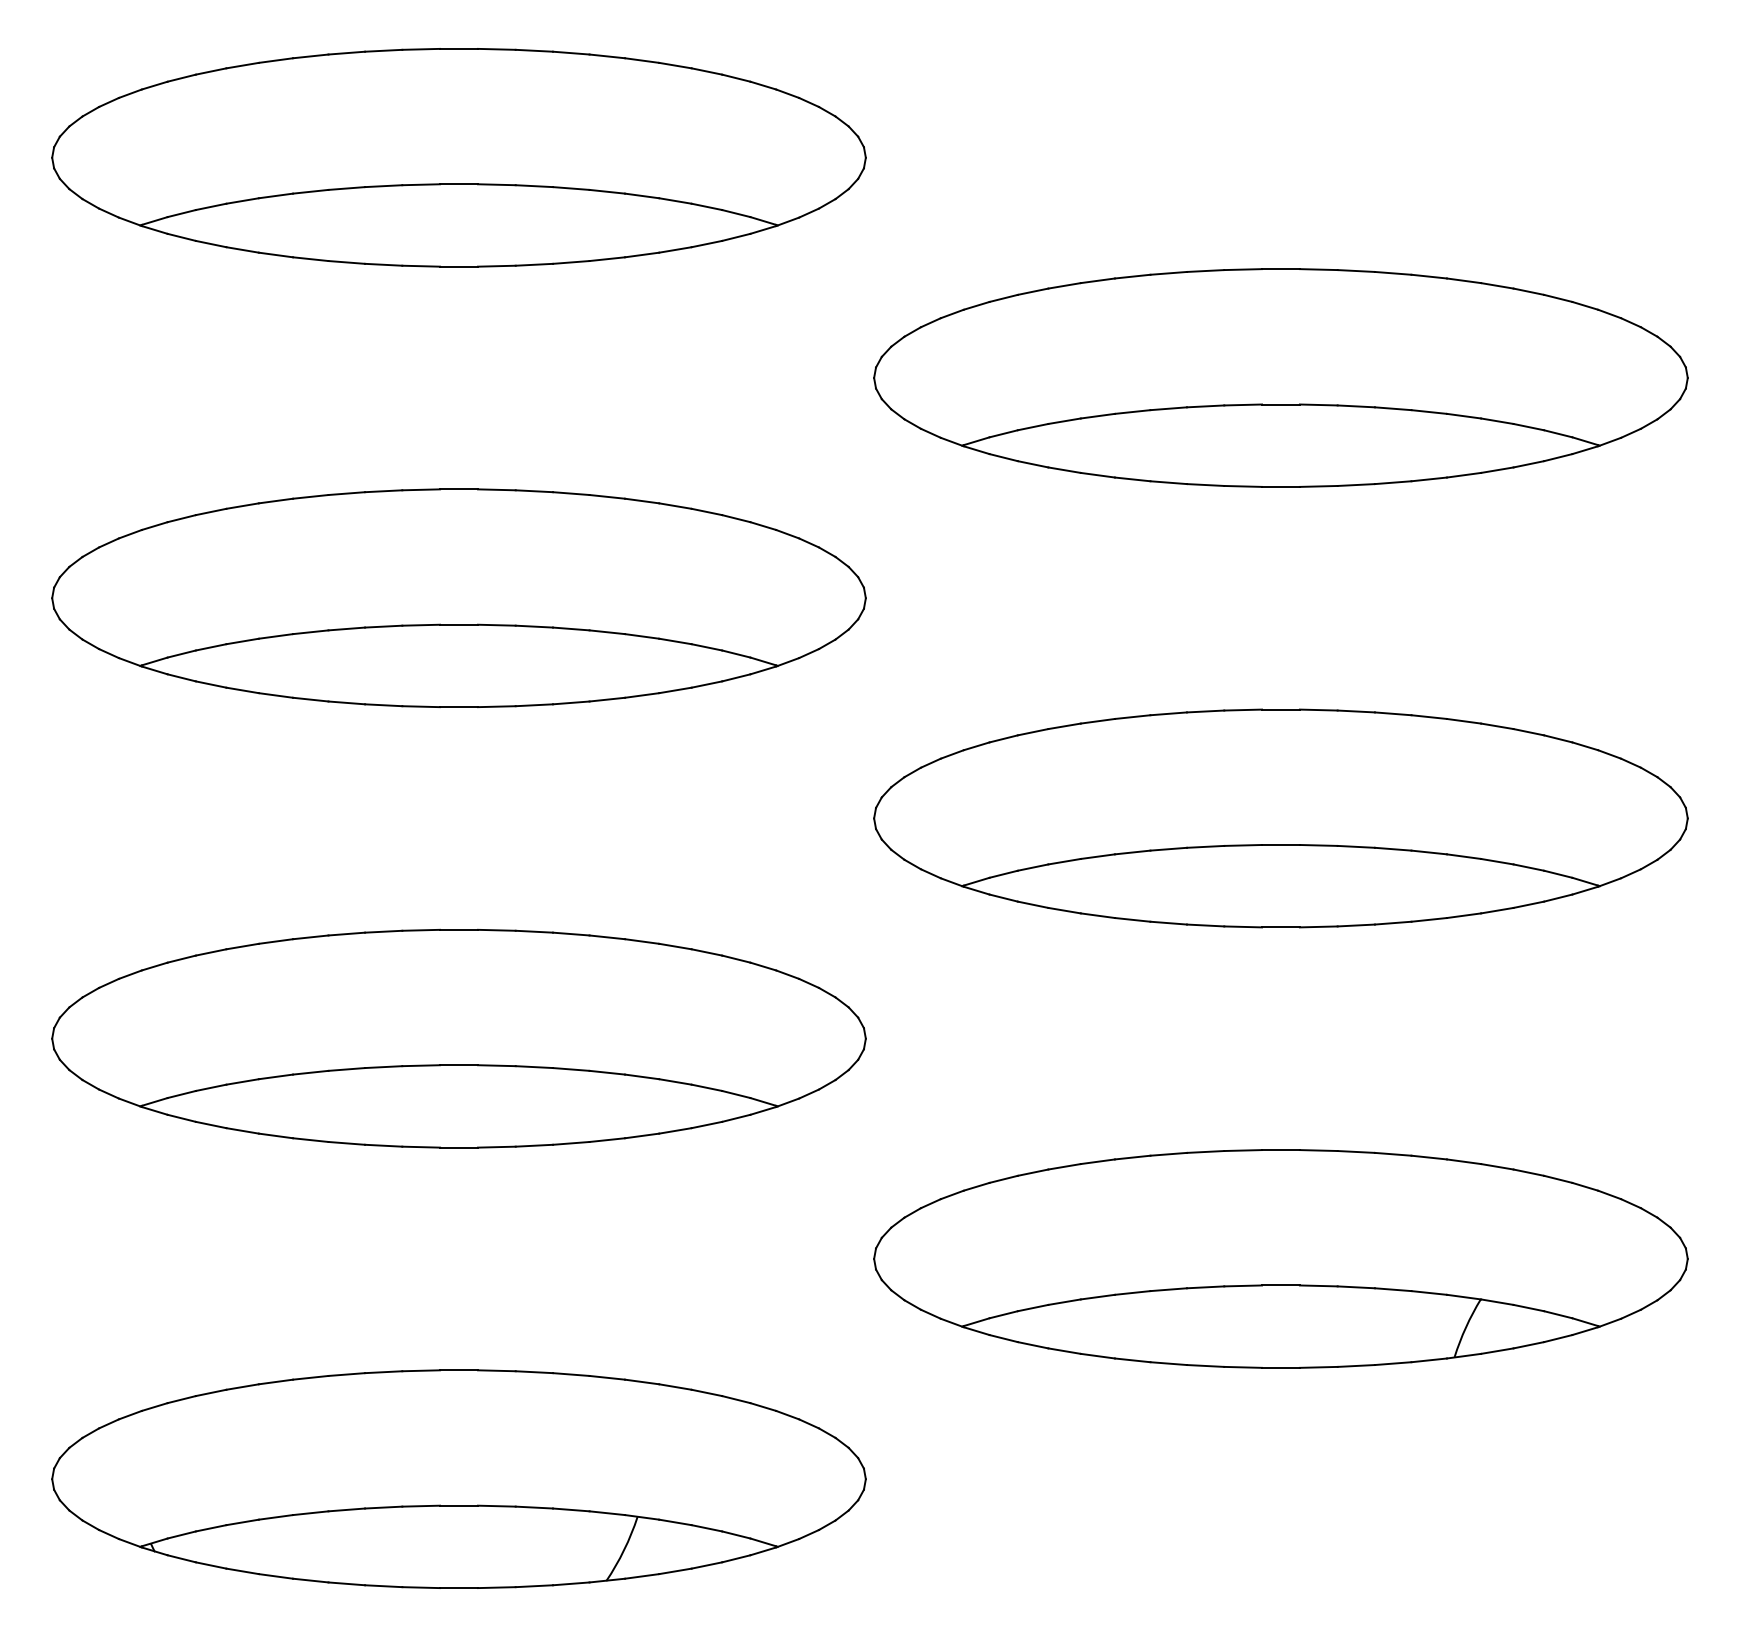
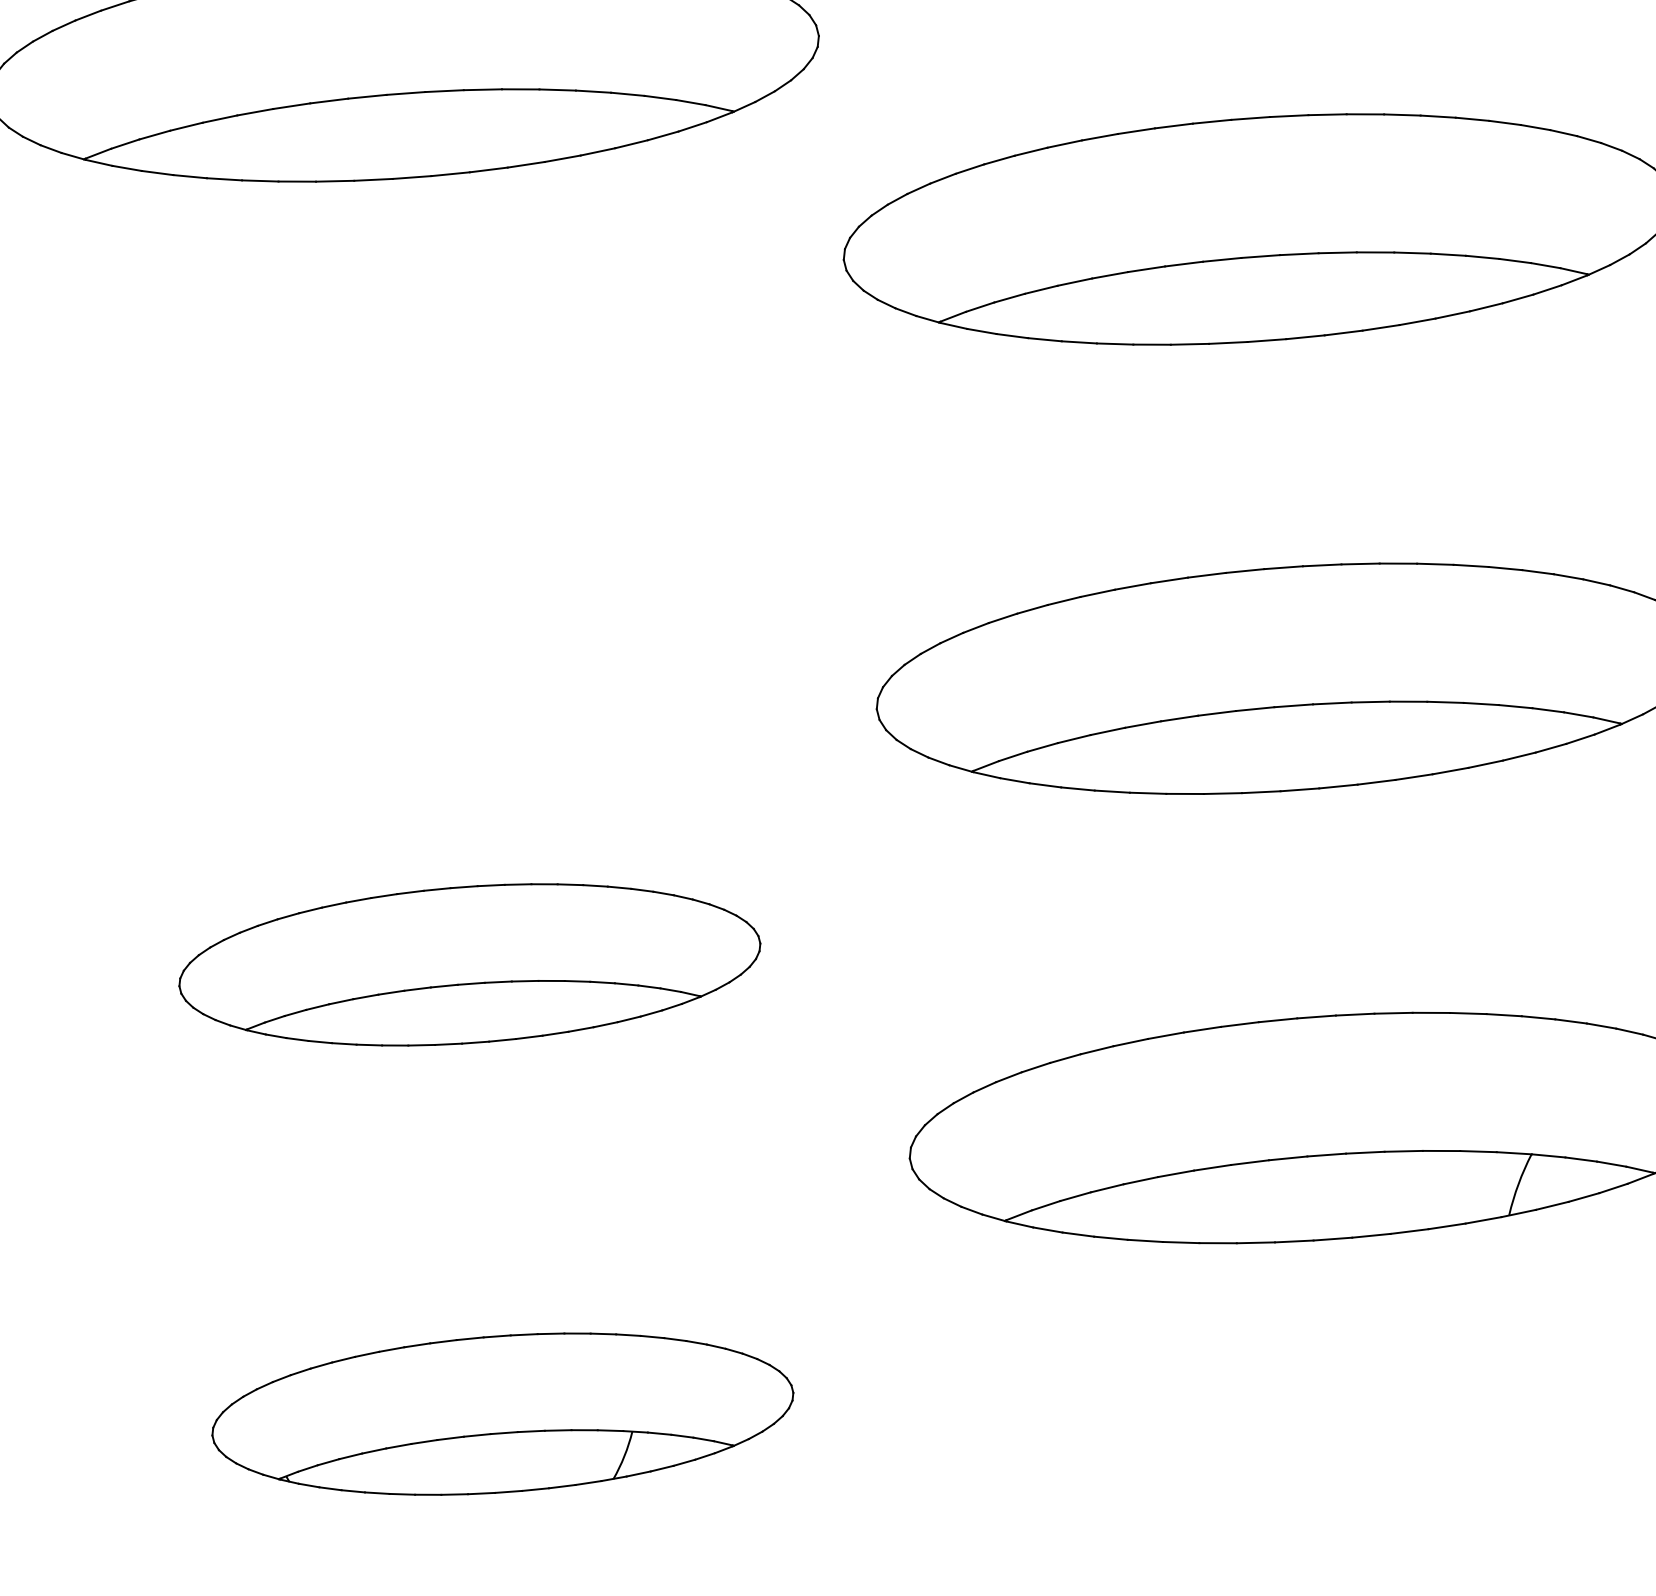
part: (458, 597) -> (436, 514), removed
part: (458, 1038) -> (469, 964), size x0.7
part: (458, 1478) -> (502, 1413), size x0.7

